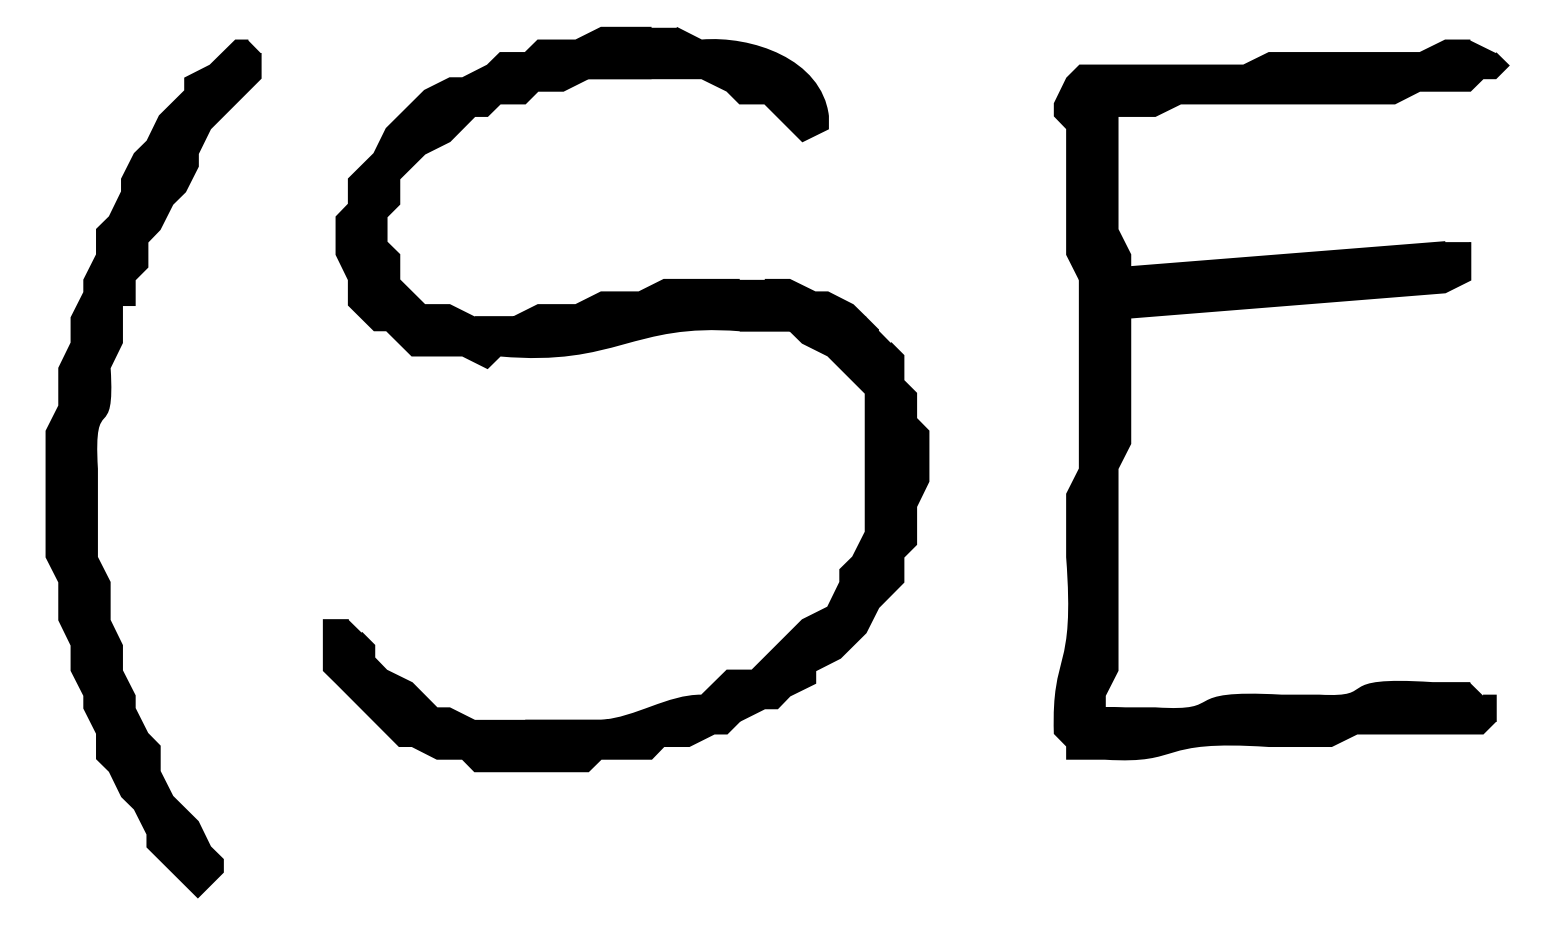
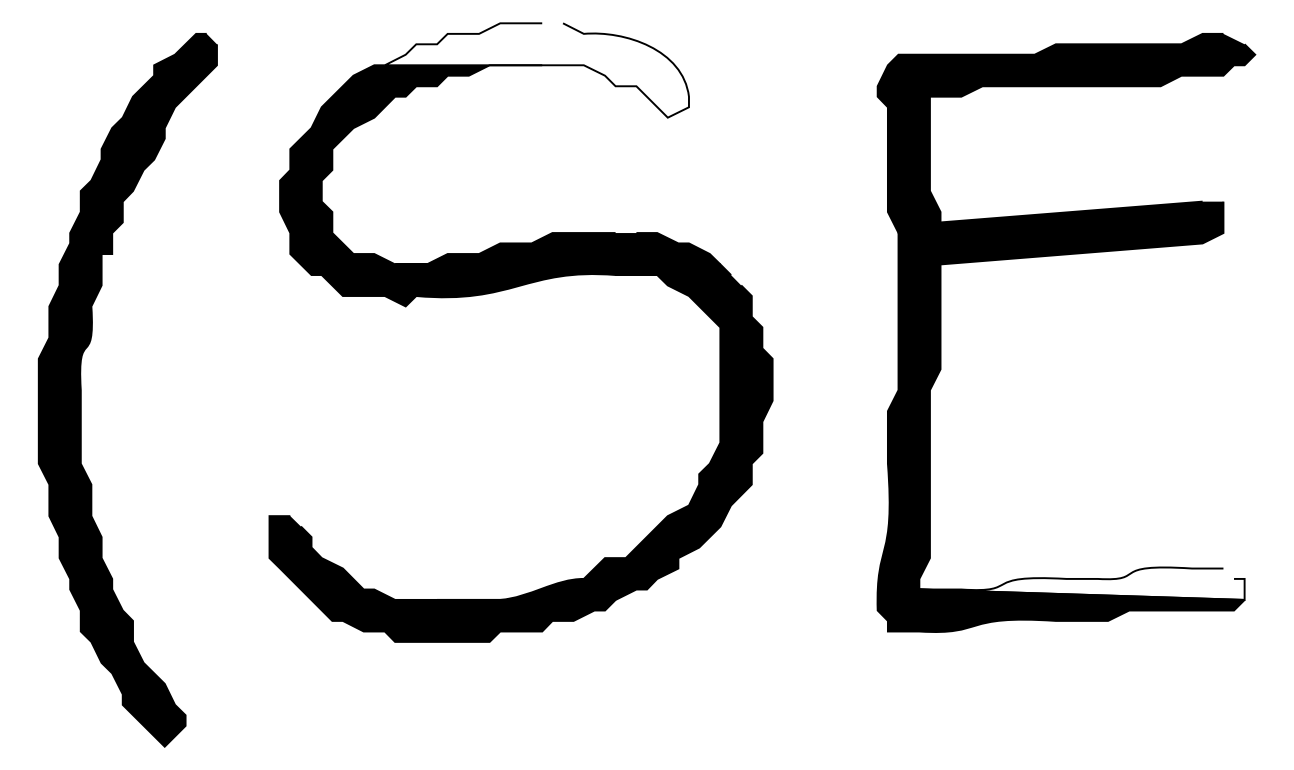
fill: (644, 84) -> (536, 70), removed
fill: (1299, 701) -> (1081, 583), removed

